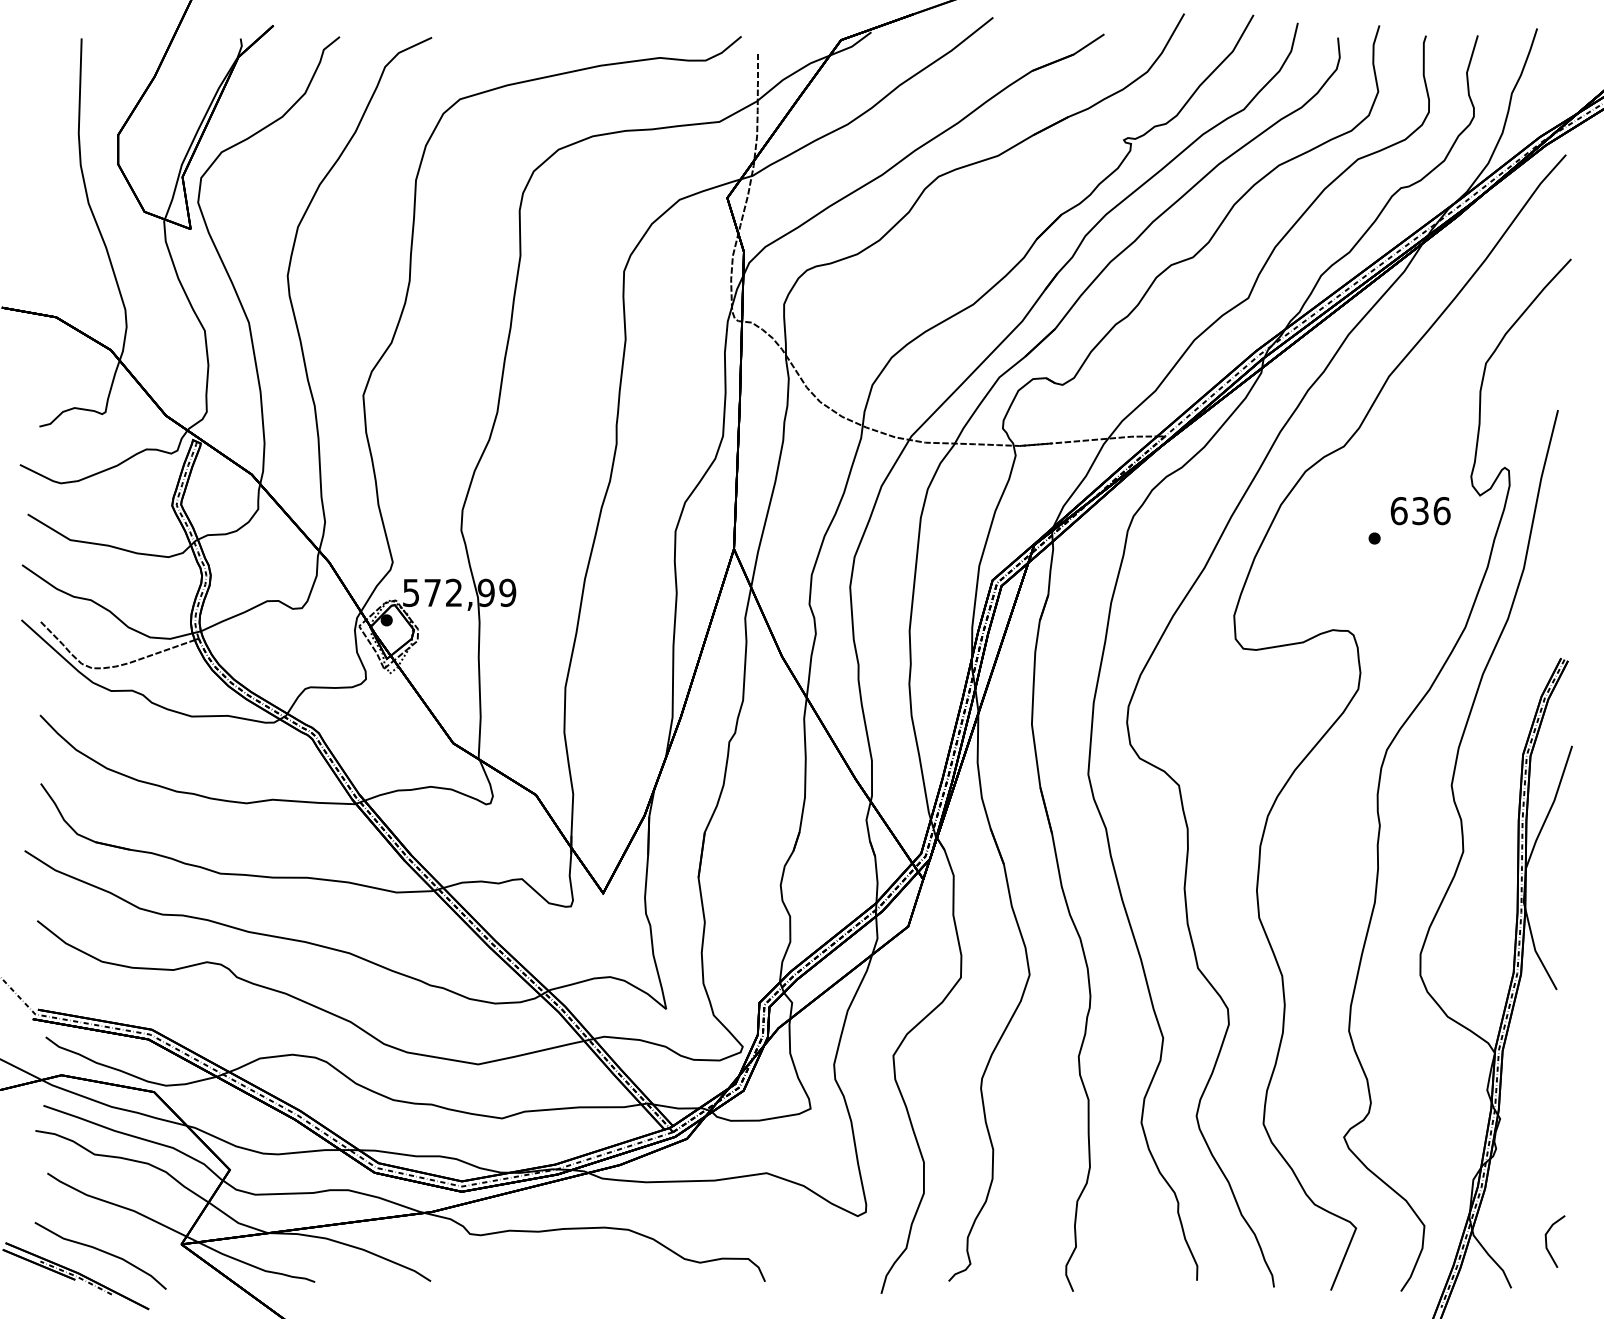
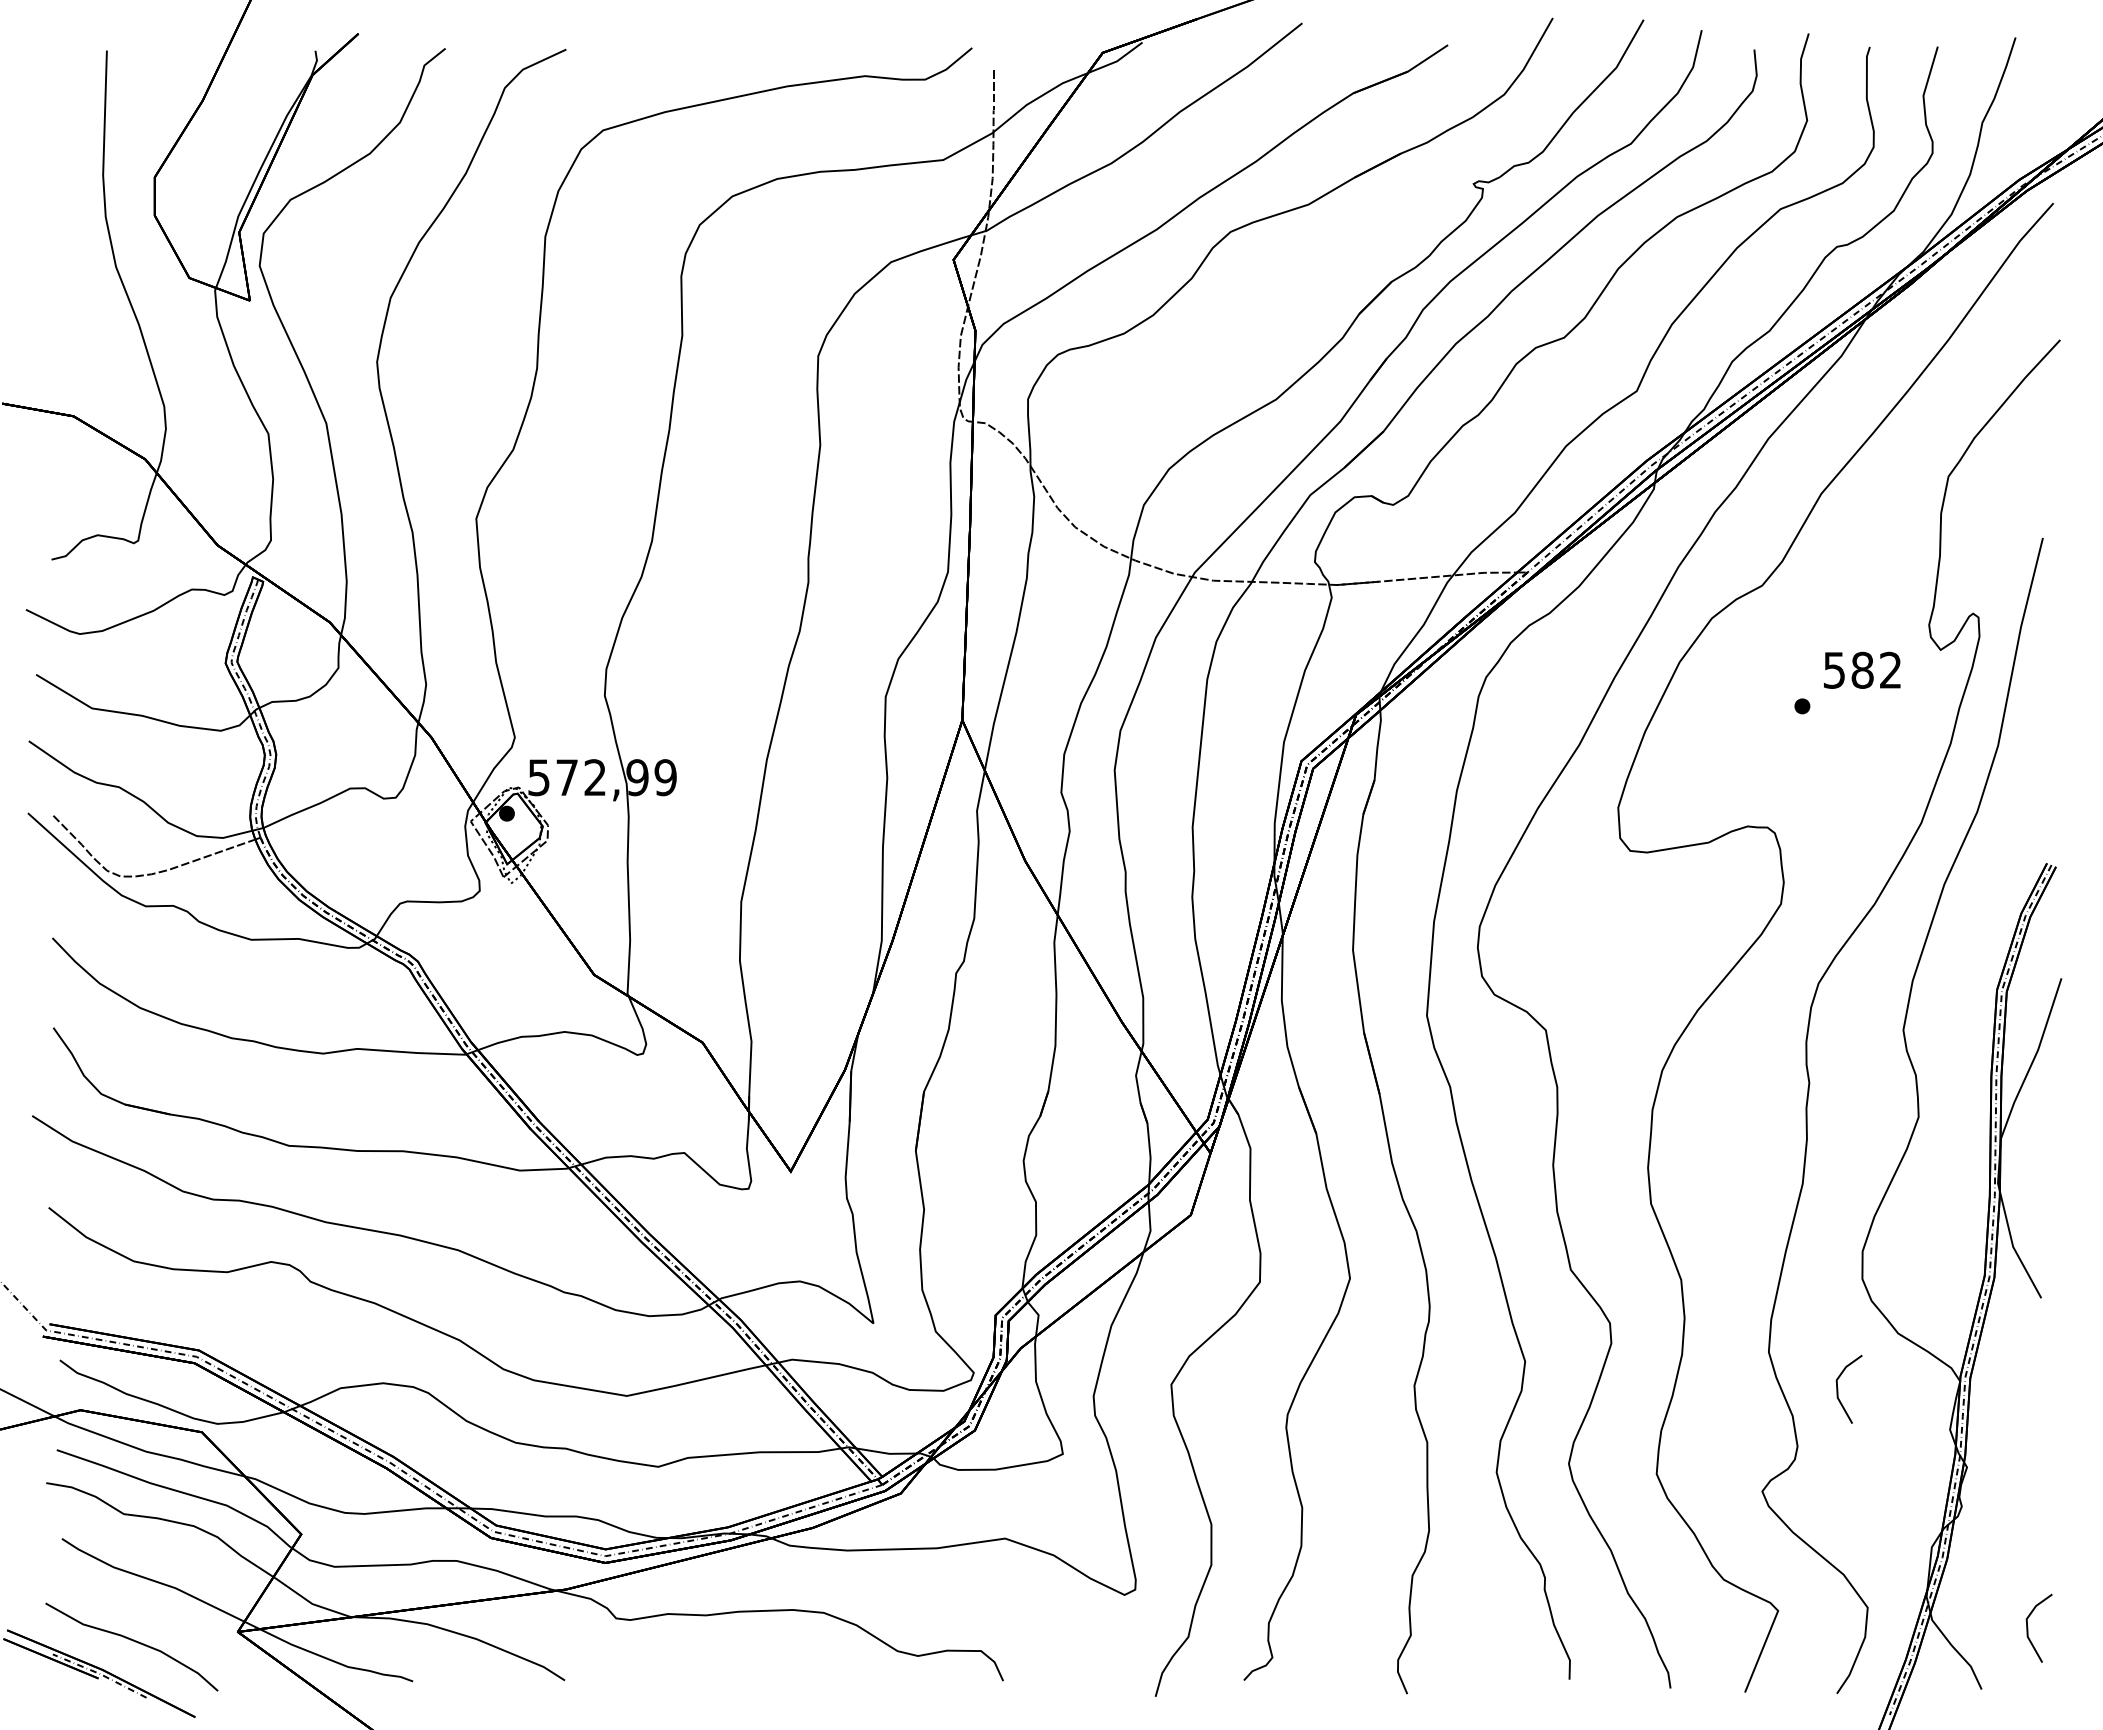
text: (1420, 510) -> (1862, 669), 636 -> 582
line: (1402, 1058) -> (1838, 1388), added

